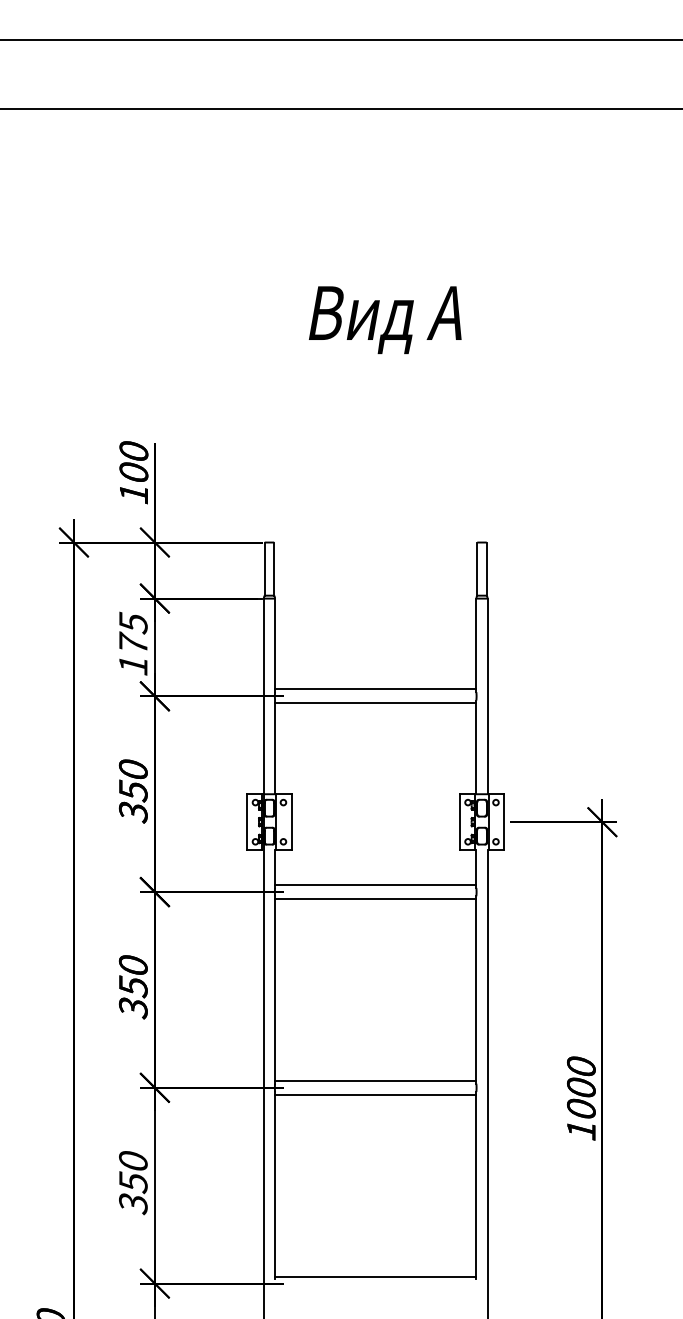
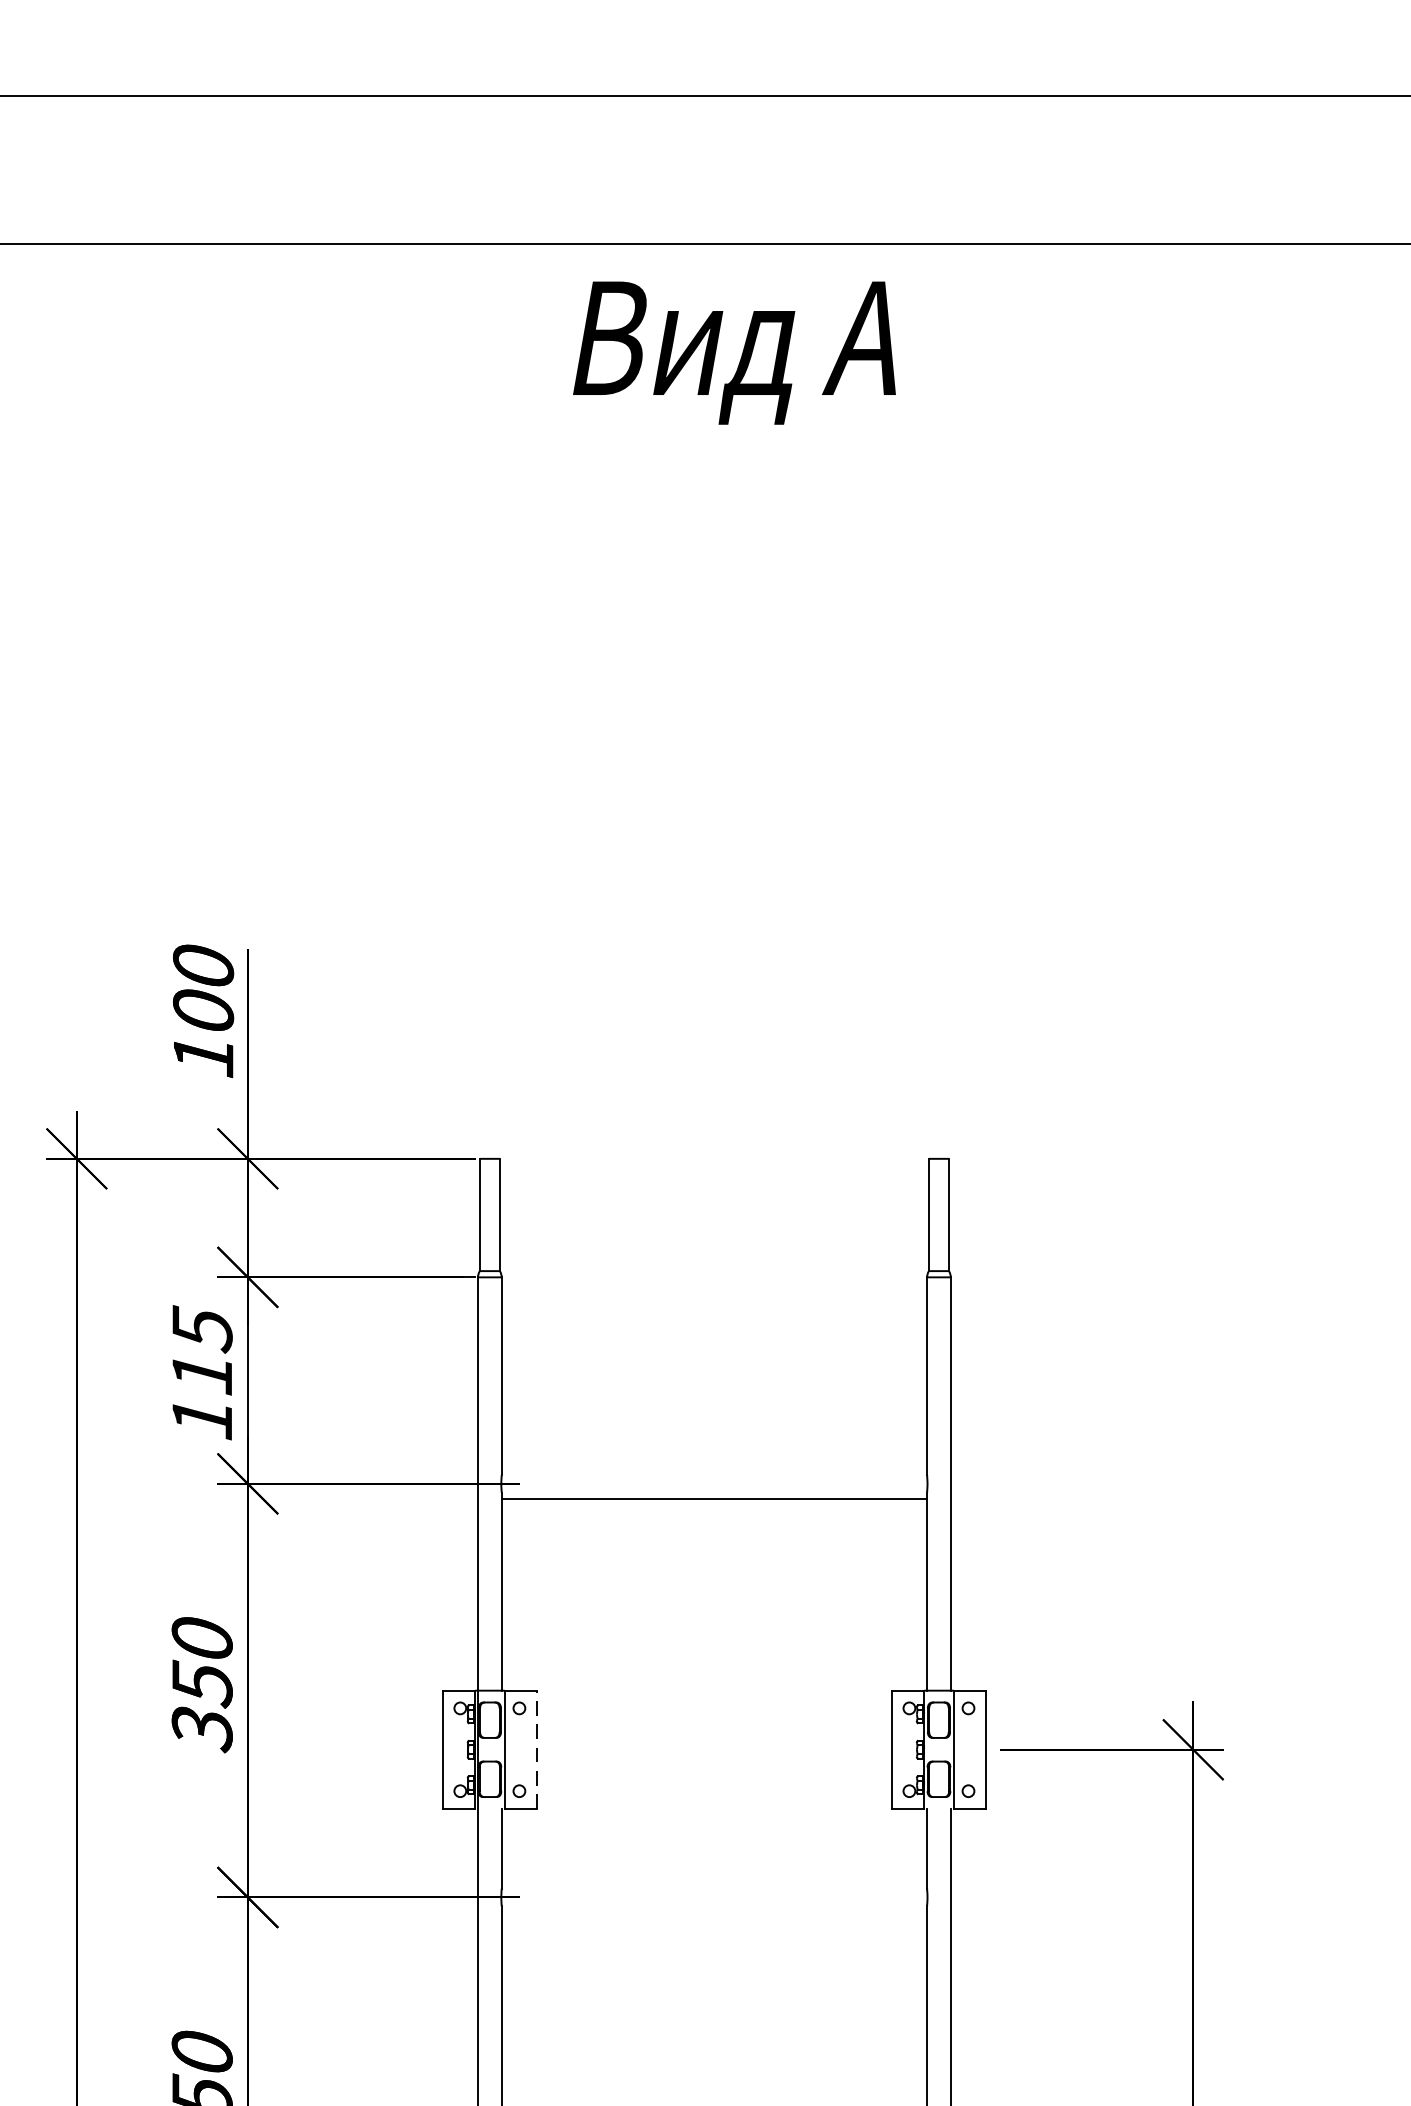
text: (385, 320) -> (735, 353), moved
text: (133, 642) -> (202, 1370), 175 -> 115
line: (375, 689) -> (713, 1469), removed
line: (291, 822) -> (536, 1750), solid -> dashed
line: (375, 885) -> (713, 1883), removed
line: (375, 899) -> (713, 1913), removed

